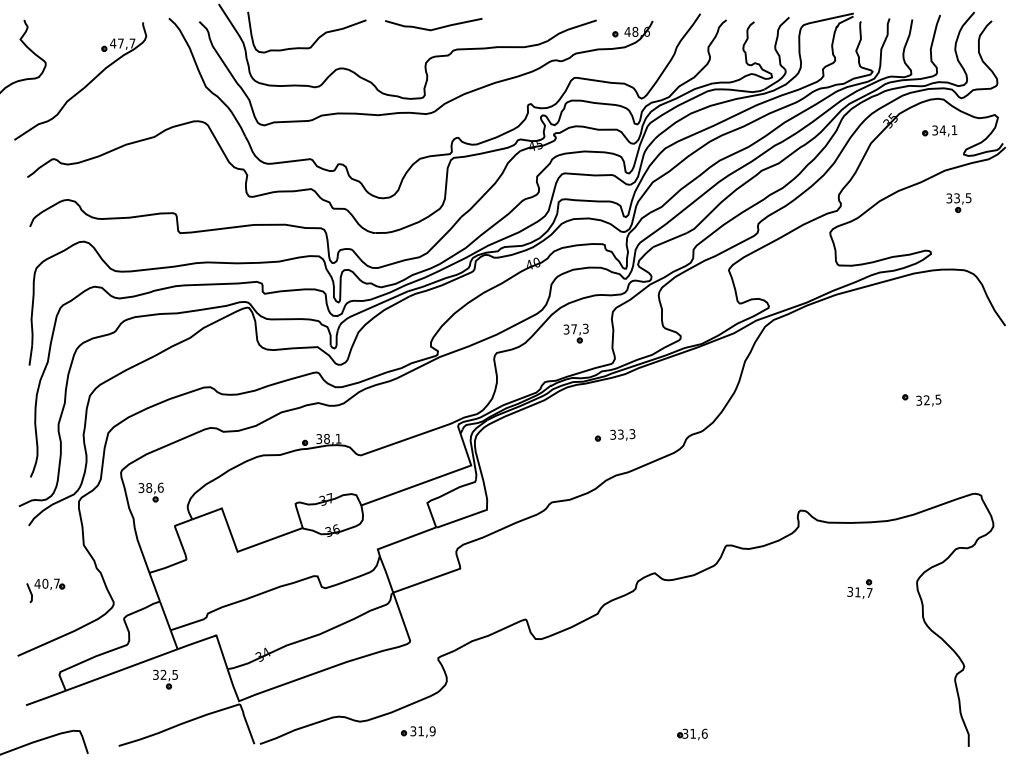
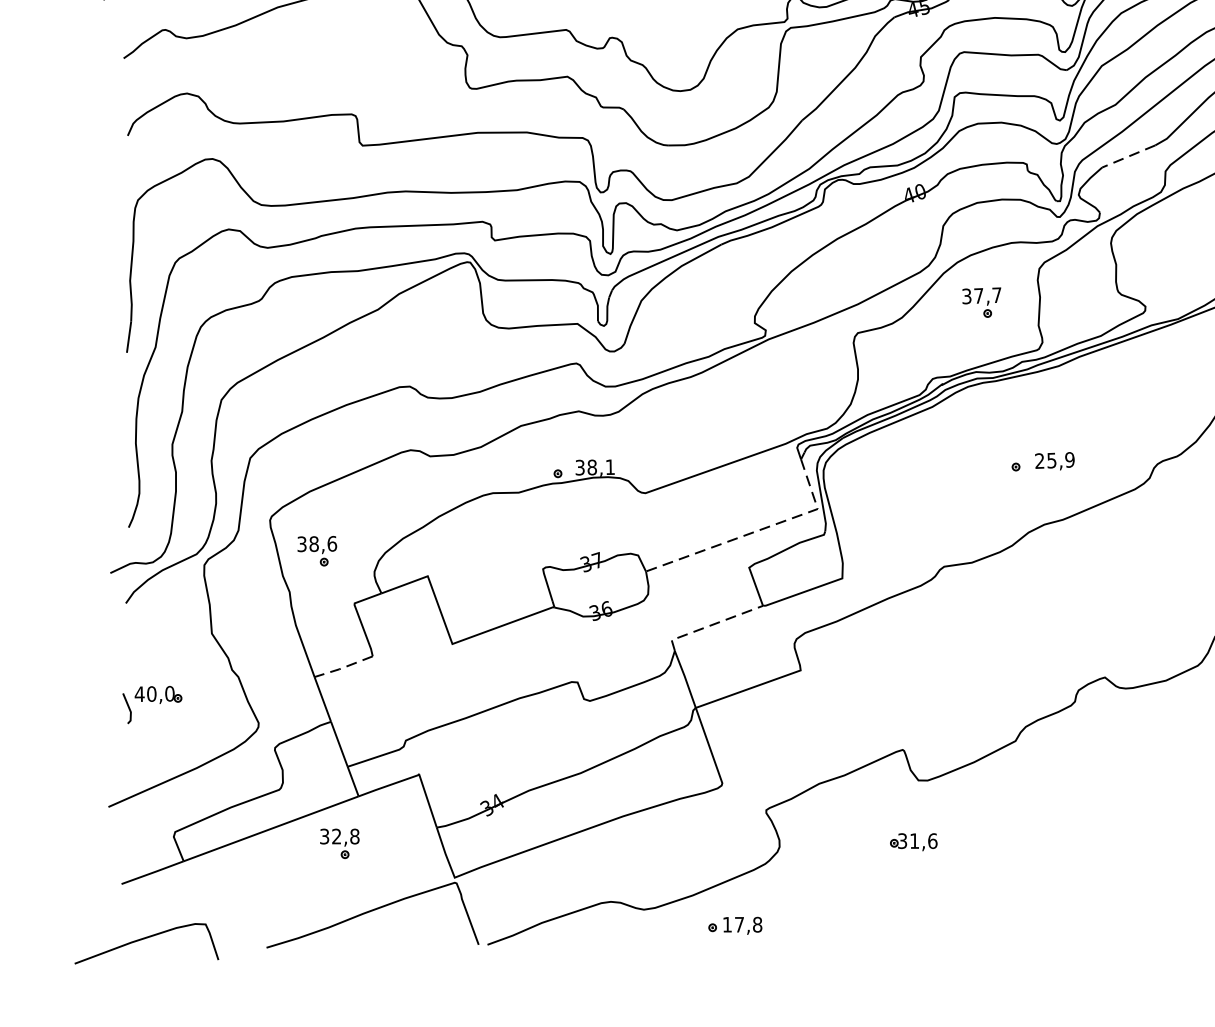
line: (669, 240) -> (1127, 157), solid -> dashed
text: (585, 328) -> (996, 294), 37,3 -> 37,7
text: (622, 434) -> (1054, 460), 33,3 -> 25,9
line: (431, 479) -> (755, 530), solid -> dashed
line: (402, 539) -> (710, 624), solid -> dashed
line: (167, 566) -> (342, 667), solid -> dashed
text: (56, 583) -> (169, 693), 40,7 -> 40,0
text: (175, 674) -> (355, 835), 32,5 -> 32,8
text: (422, 731) -> (741, 925), 31,9 -> 17,8
part: (692, 734) -> (913, 842), moved

